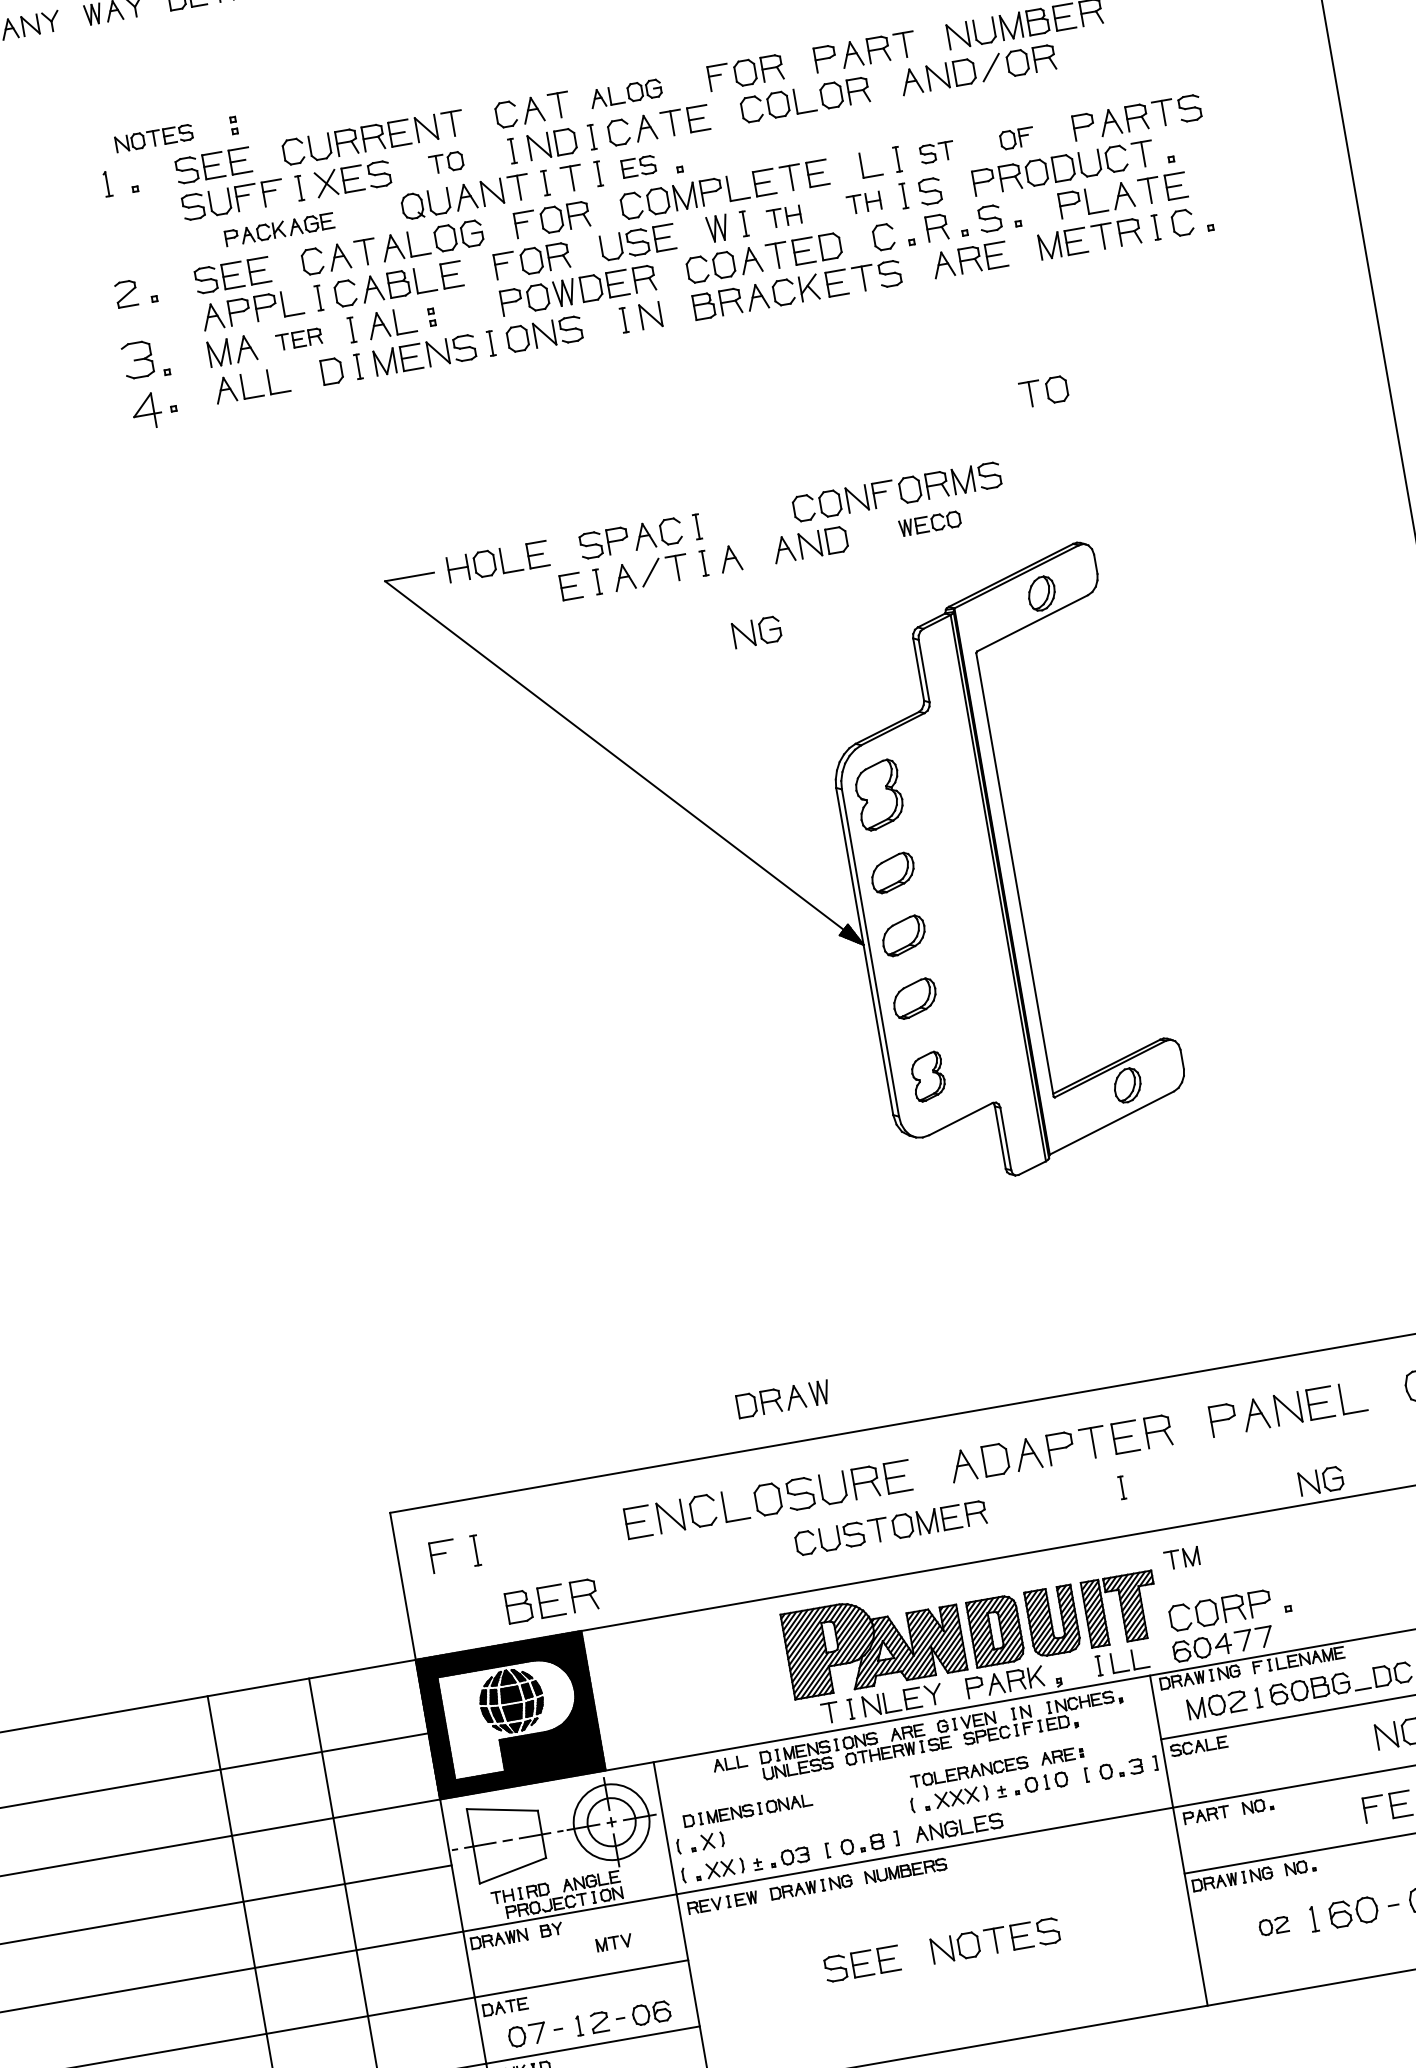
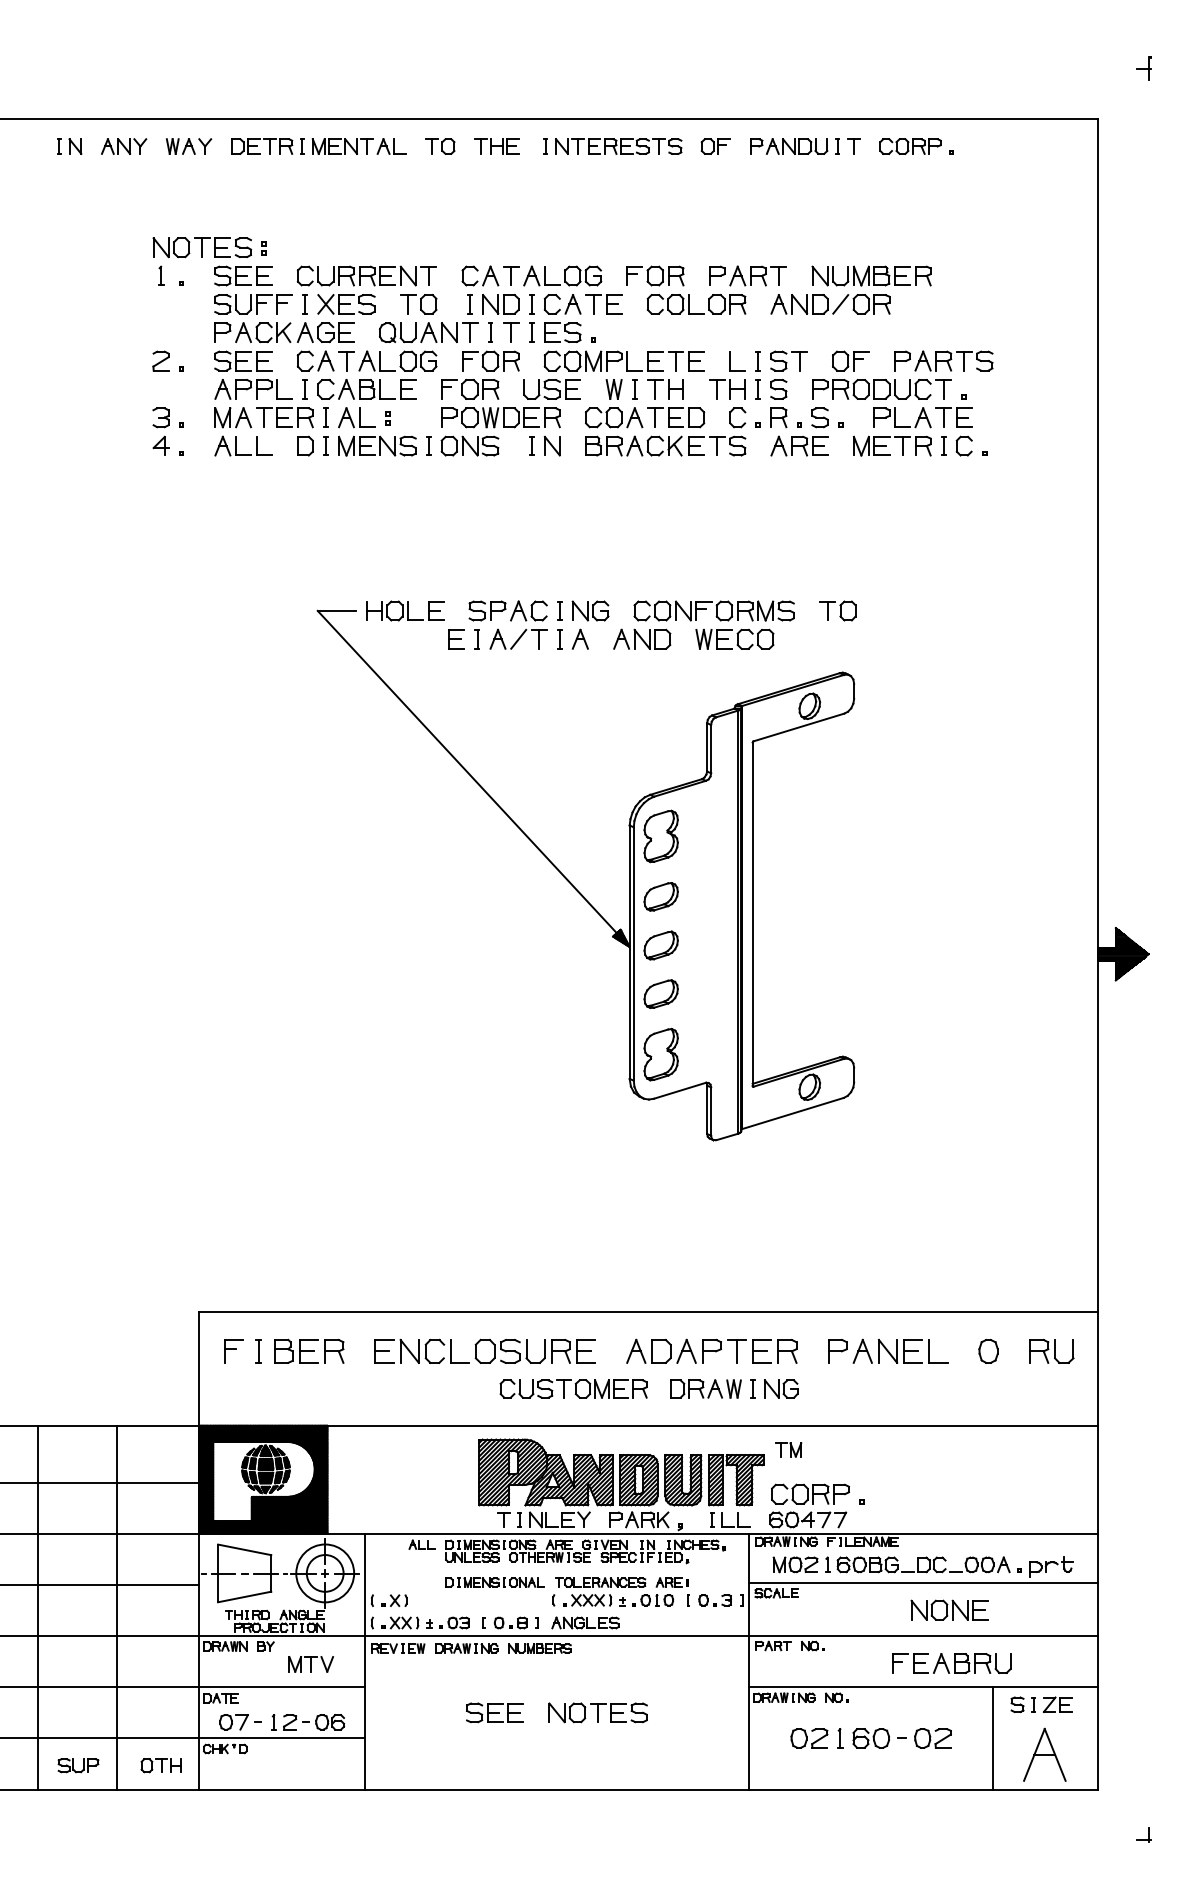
part: (625, 93) -> (562, 275), size x1.43
part: (1016, 137) -> (850, 360), size x1.43
part: (153, 138) -> (201, 247), size x1.67
part: (936, 151) -> (788, 360), size x1.43
part: (446, 162) -> (418, 304), size x1.43
part: (638, 166) -> (562, 332), size x1.43
part: (864, 203) -> (727, 389), size x1.43
part: (784, 217) -> (665, 389), size x1.43
part: (279, 229) -> (284, 332), size x1.67
part: (298, 339) -> (284, 417), size x1.67
part: (141, 385) -> (160, 431), size x0.71
part: (1043, 391) -> (837, 610), moved
part: (929, 522) -> (734, 638), size x1.67
part: (756, 631) -> (590, 610), moved
part: (927, 1076) -> (660, 1054), size x1.43
part: (782, 1398) -> (705, 1388), moved
part: (1321, 1480) -> (781, 1388), moved
part: (551, 1599) -> (309, 1350), moved
part: (747, 1810) -> (494, 1582), moved
part: (1274, 1926) -> (809, 1738), size x1.67
part: (614, 1942) -> (311, 1664), size x1.67

